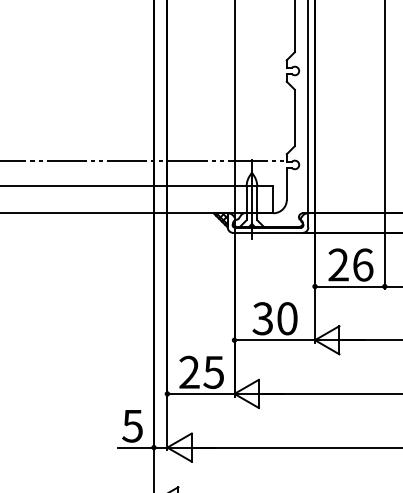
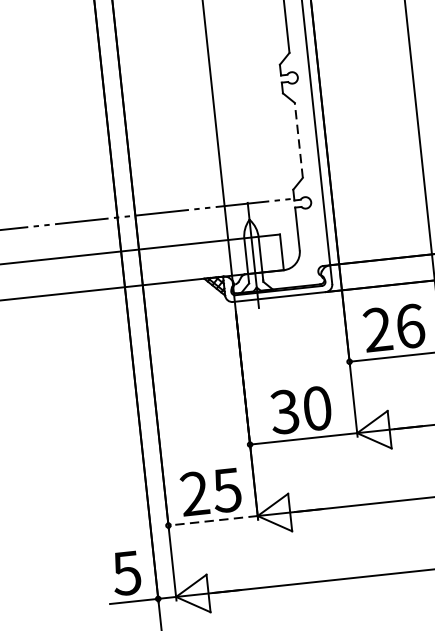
line: (294, 117) -> (298, 139), solid -> dashed
line: (200, 393) -> (212, 520), solid -> dashed

